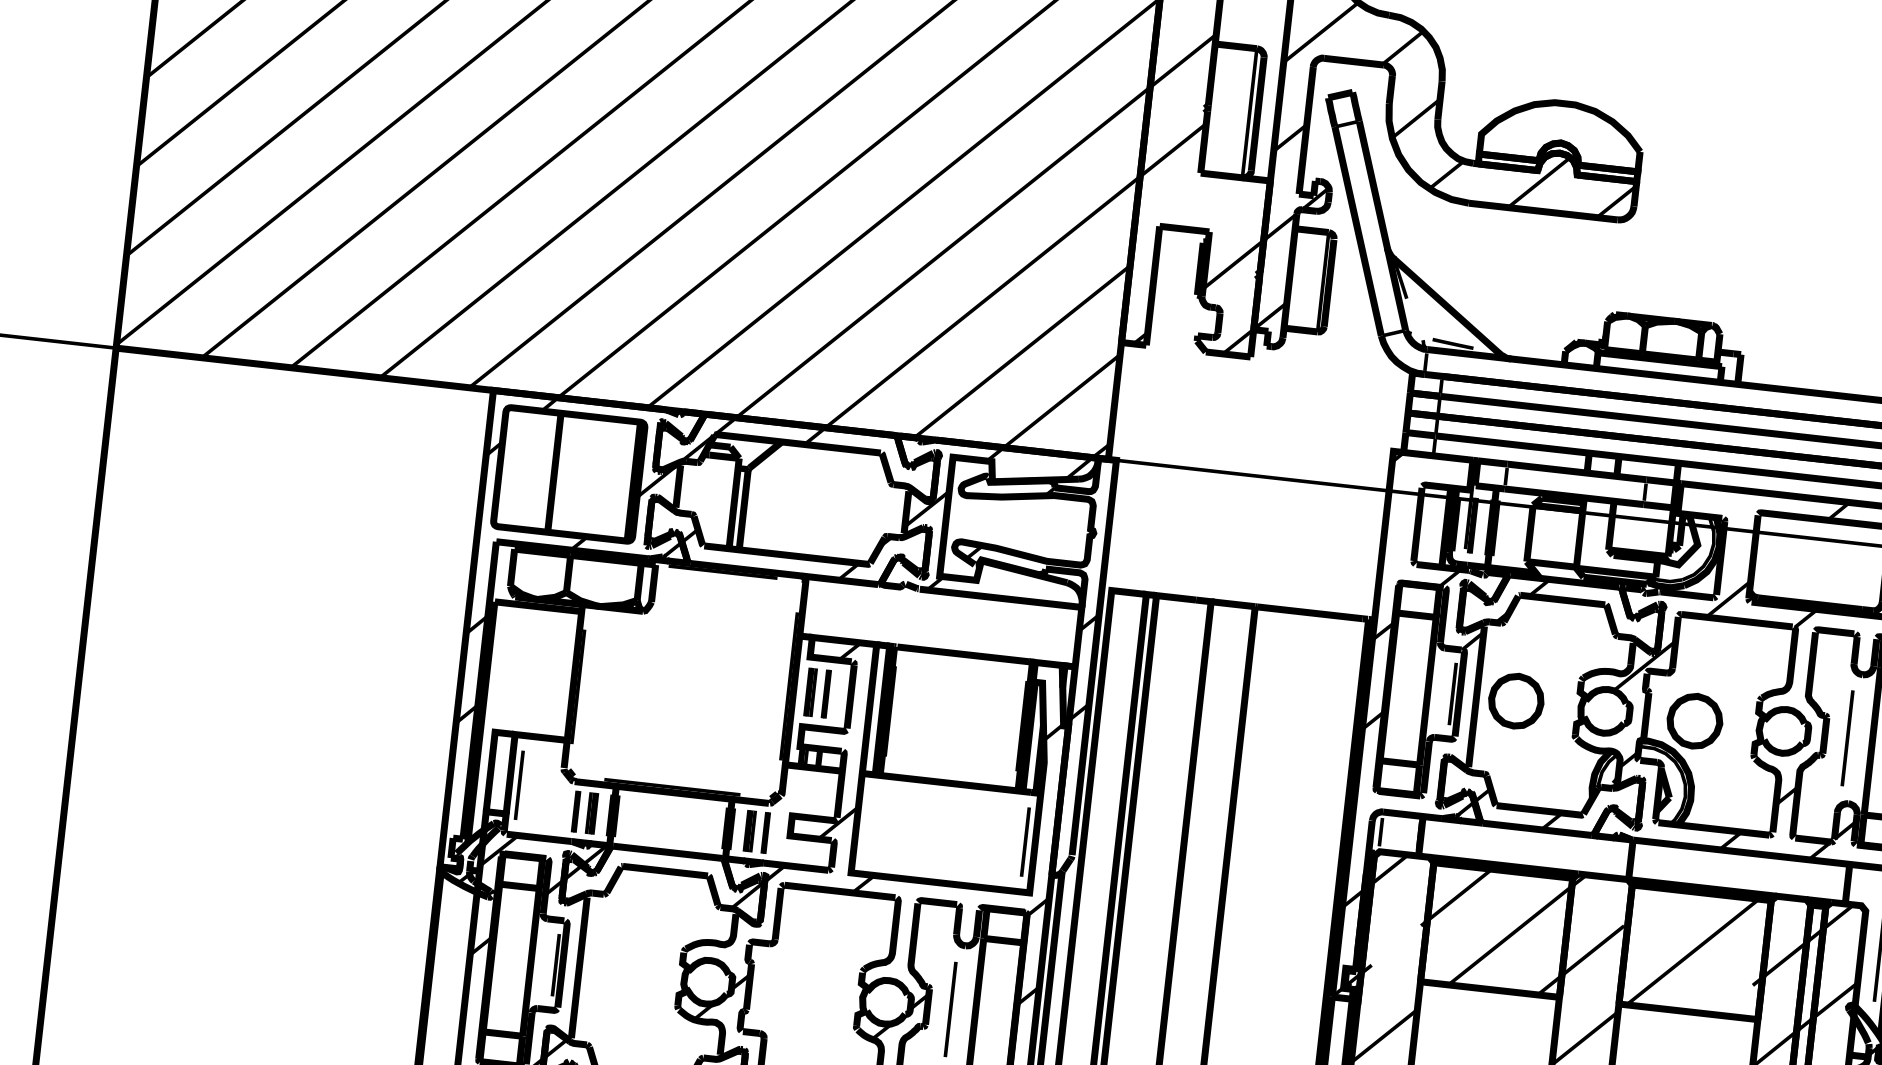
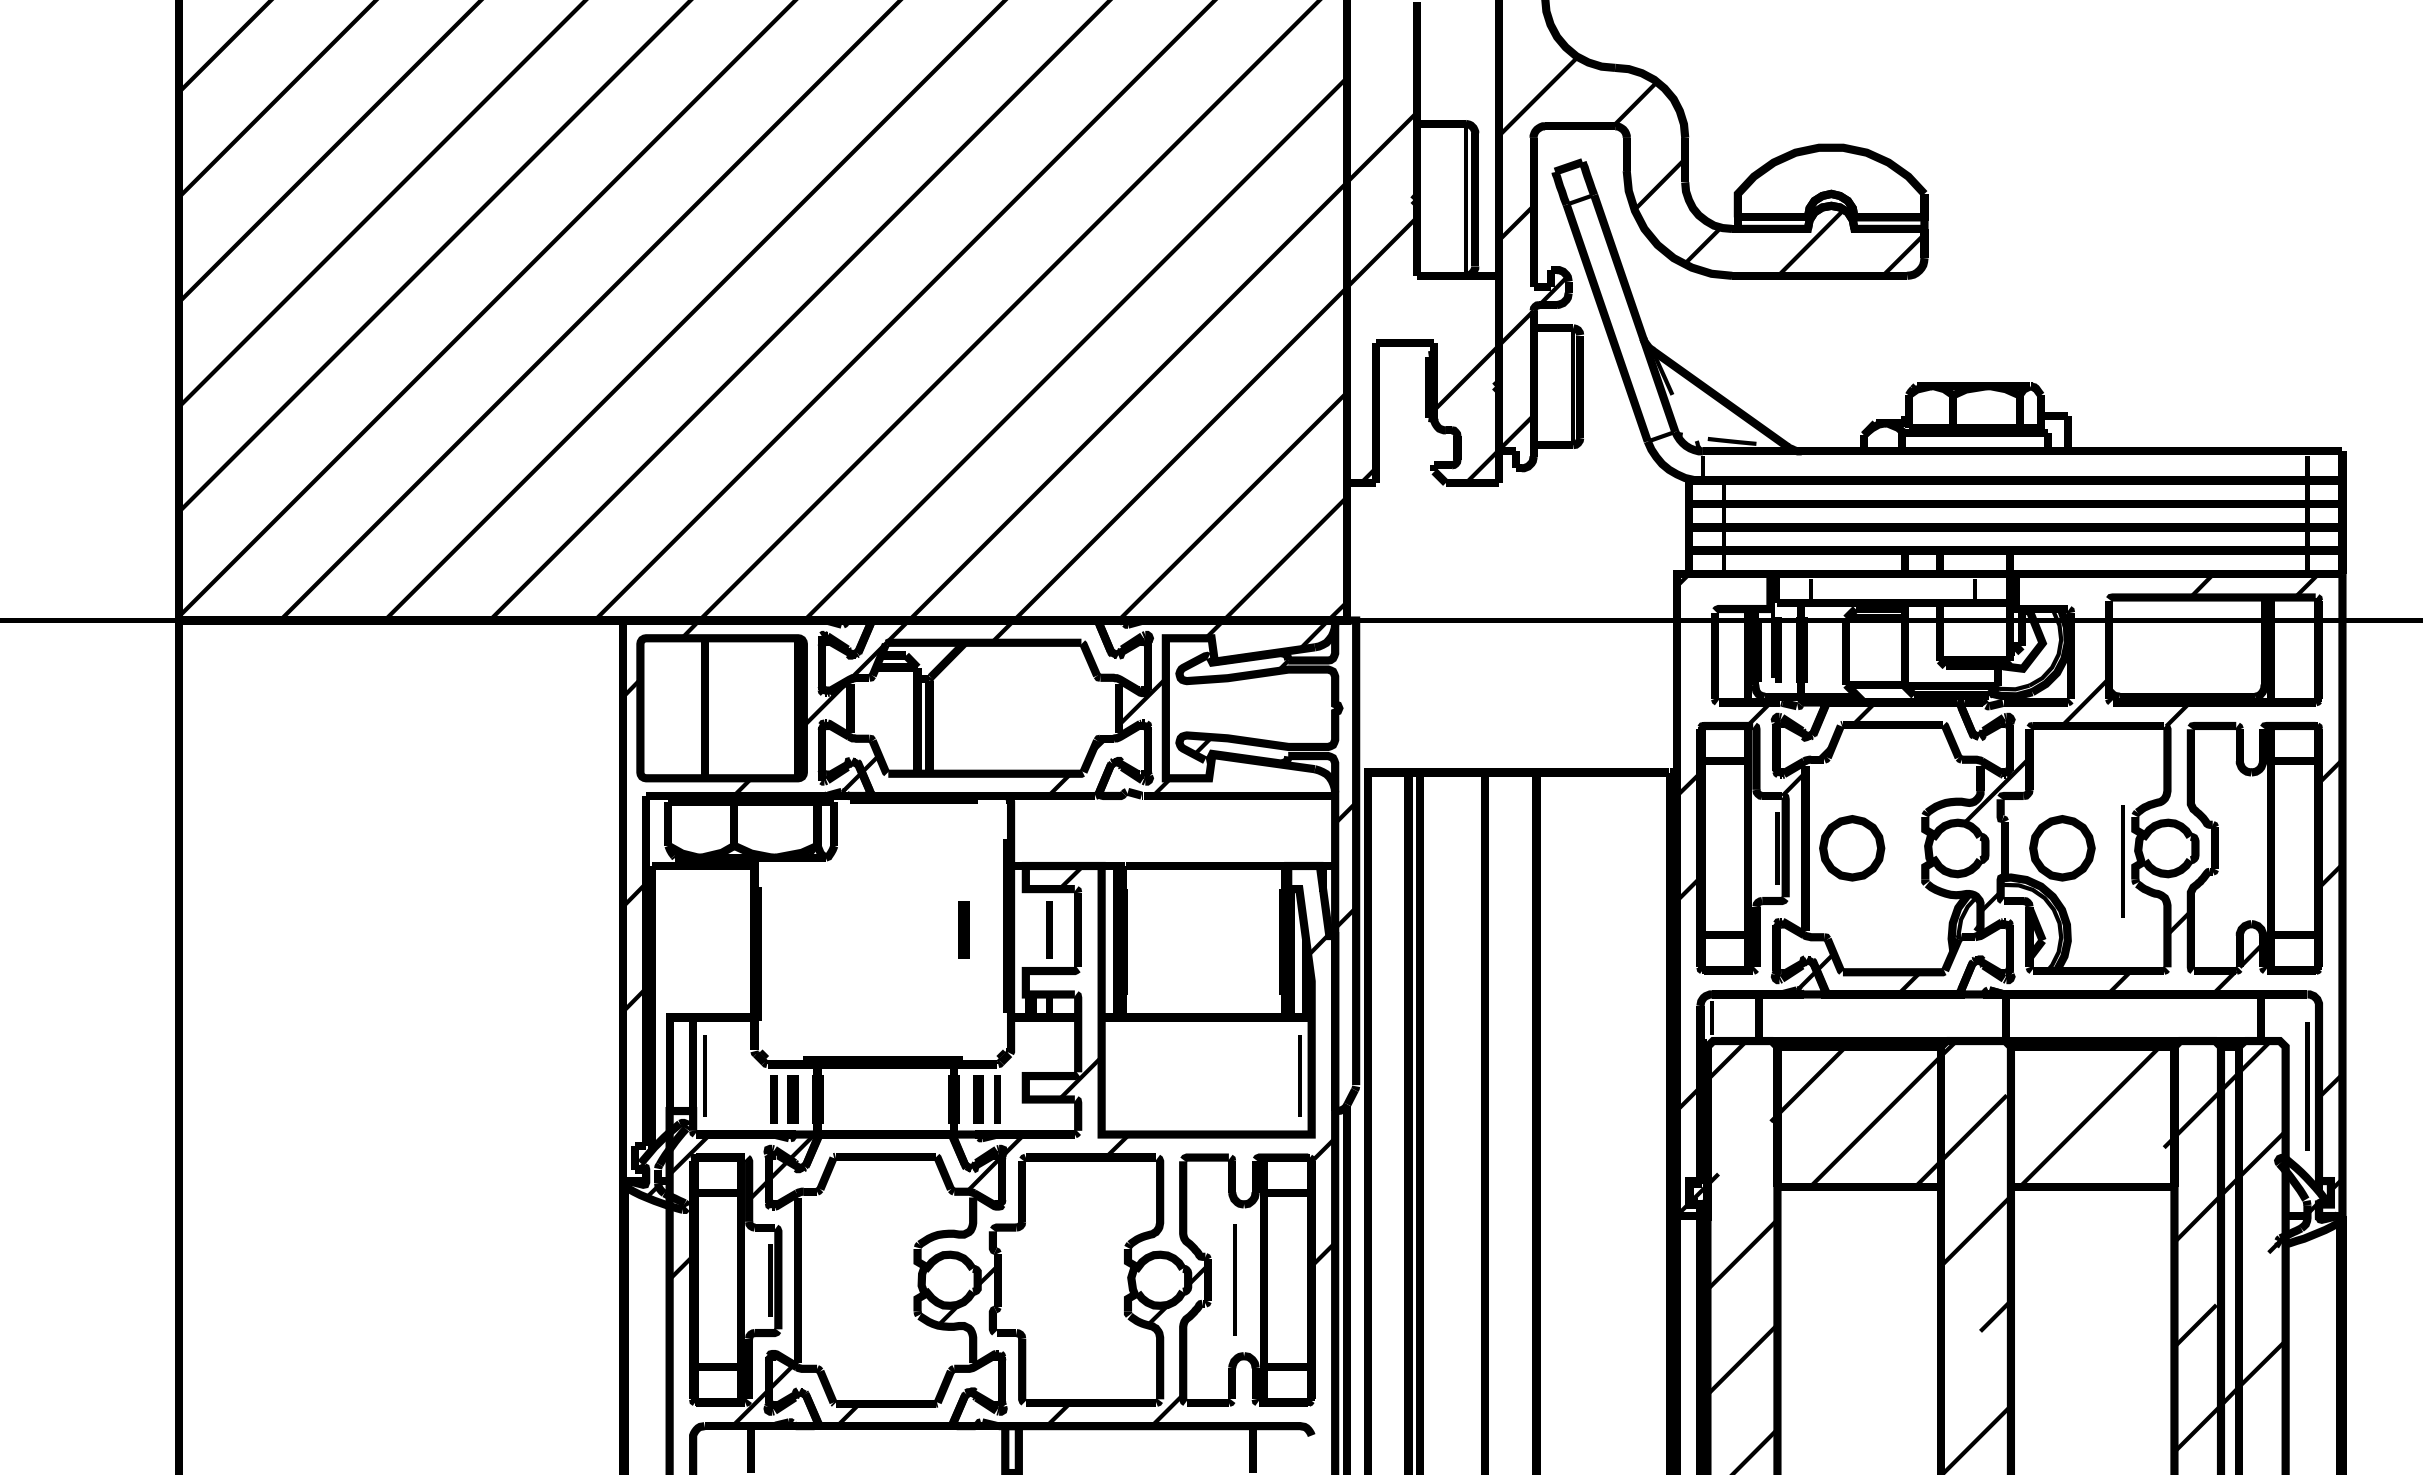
part: (810, 691) -> (963, 929), moved
line: (1847, 738) -> (2122, 861), moved

